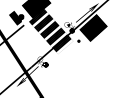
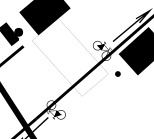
hatch: (49, 30) -> (67, 55), removed

